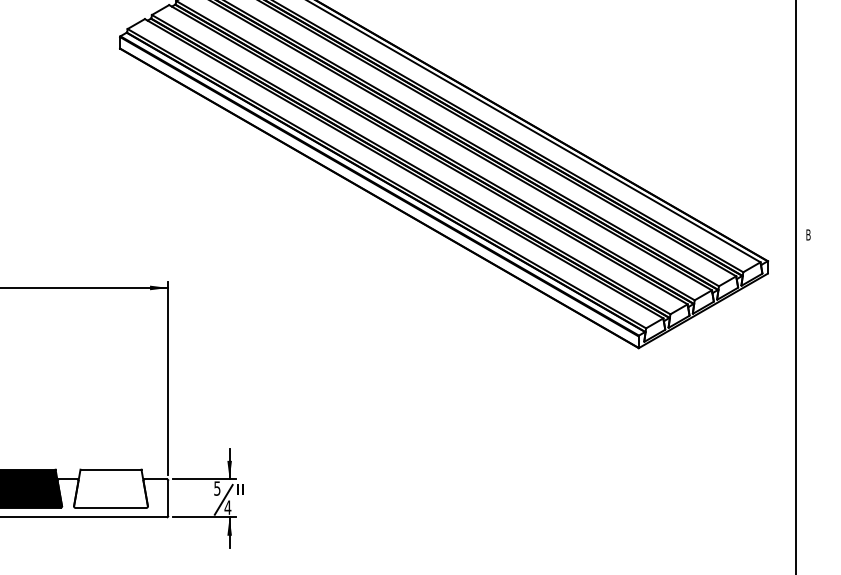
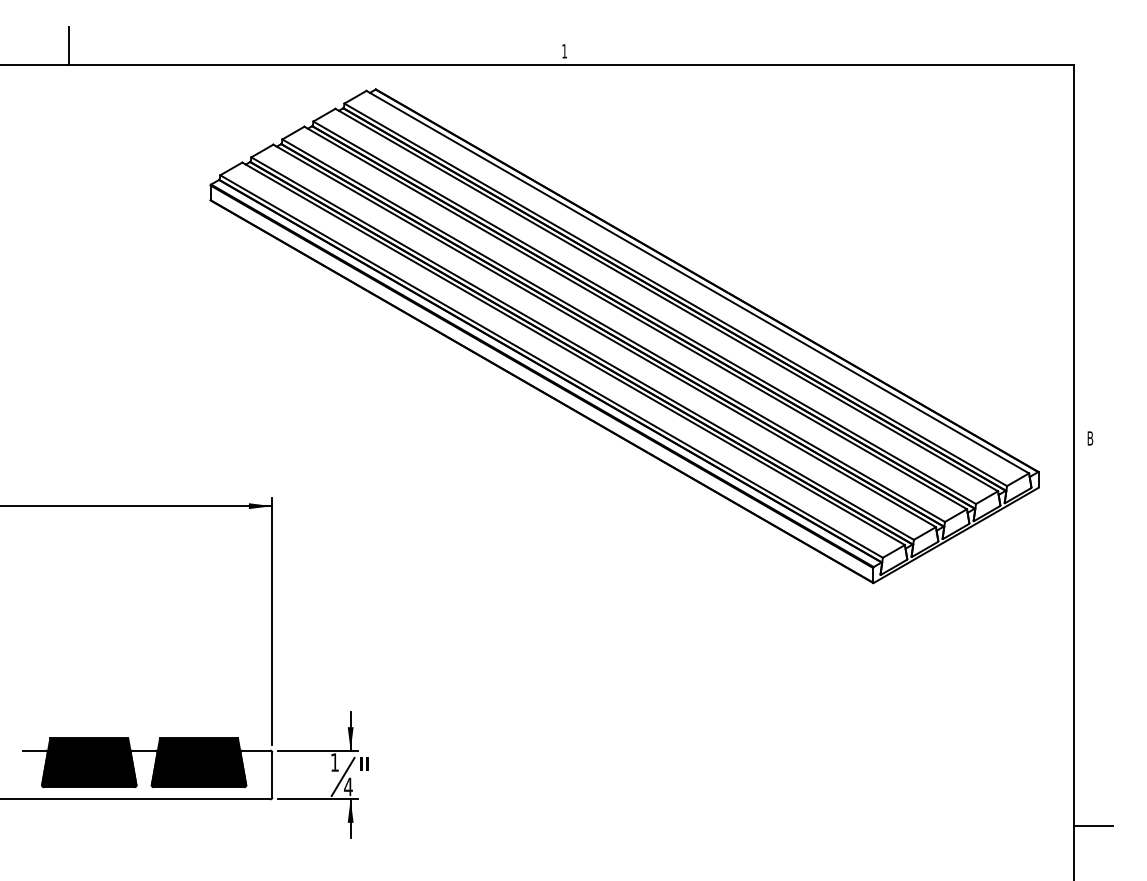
fill: (110, 488) -> (198, 762), added
text: (217, 488) -> (334, 762), 5 -> 1
line: (810, 538) -> (1093, 826), added

